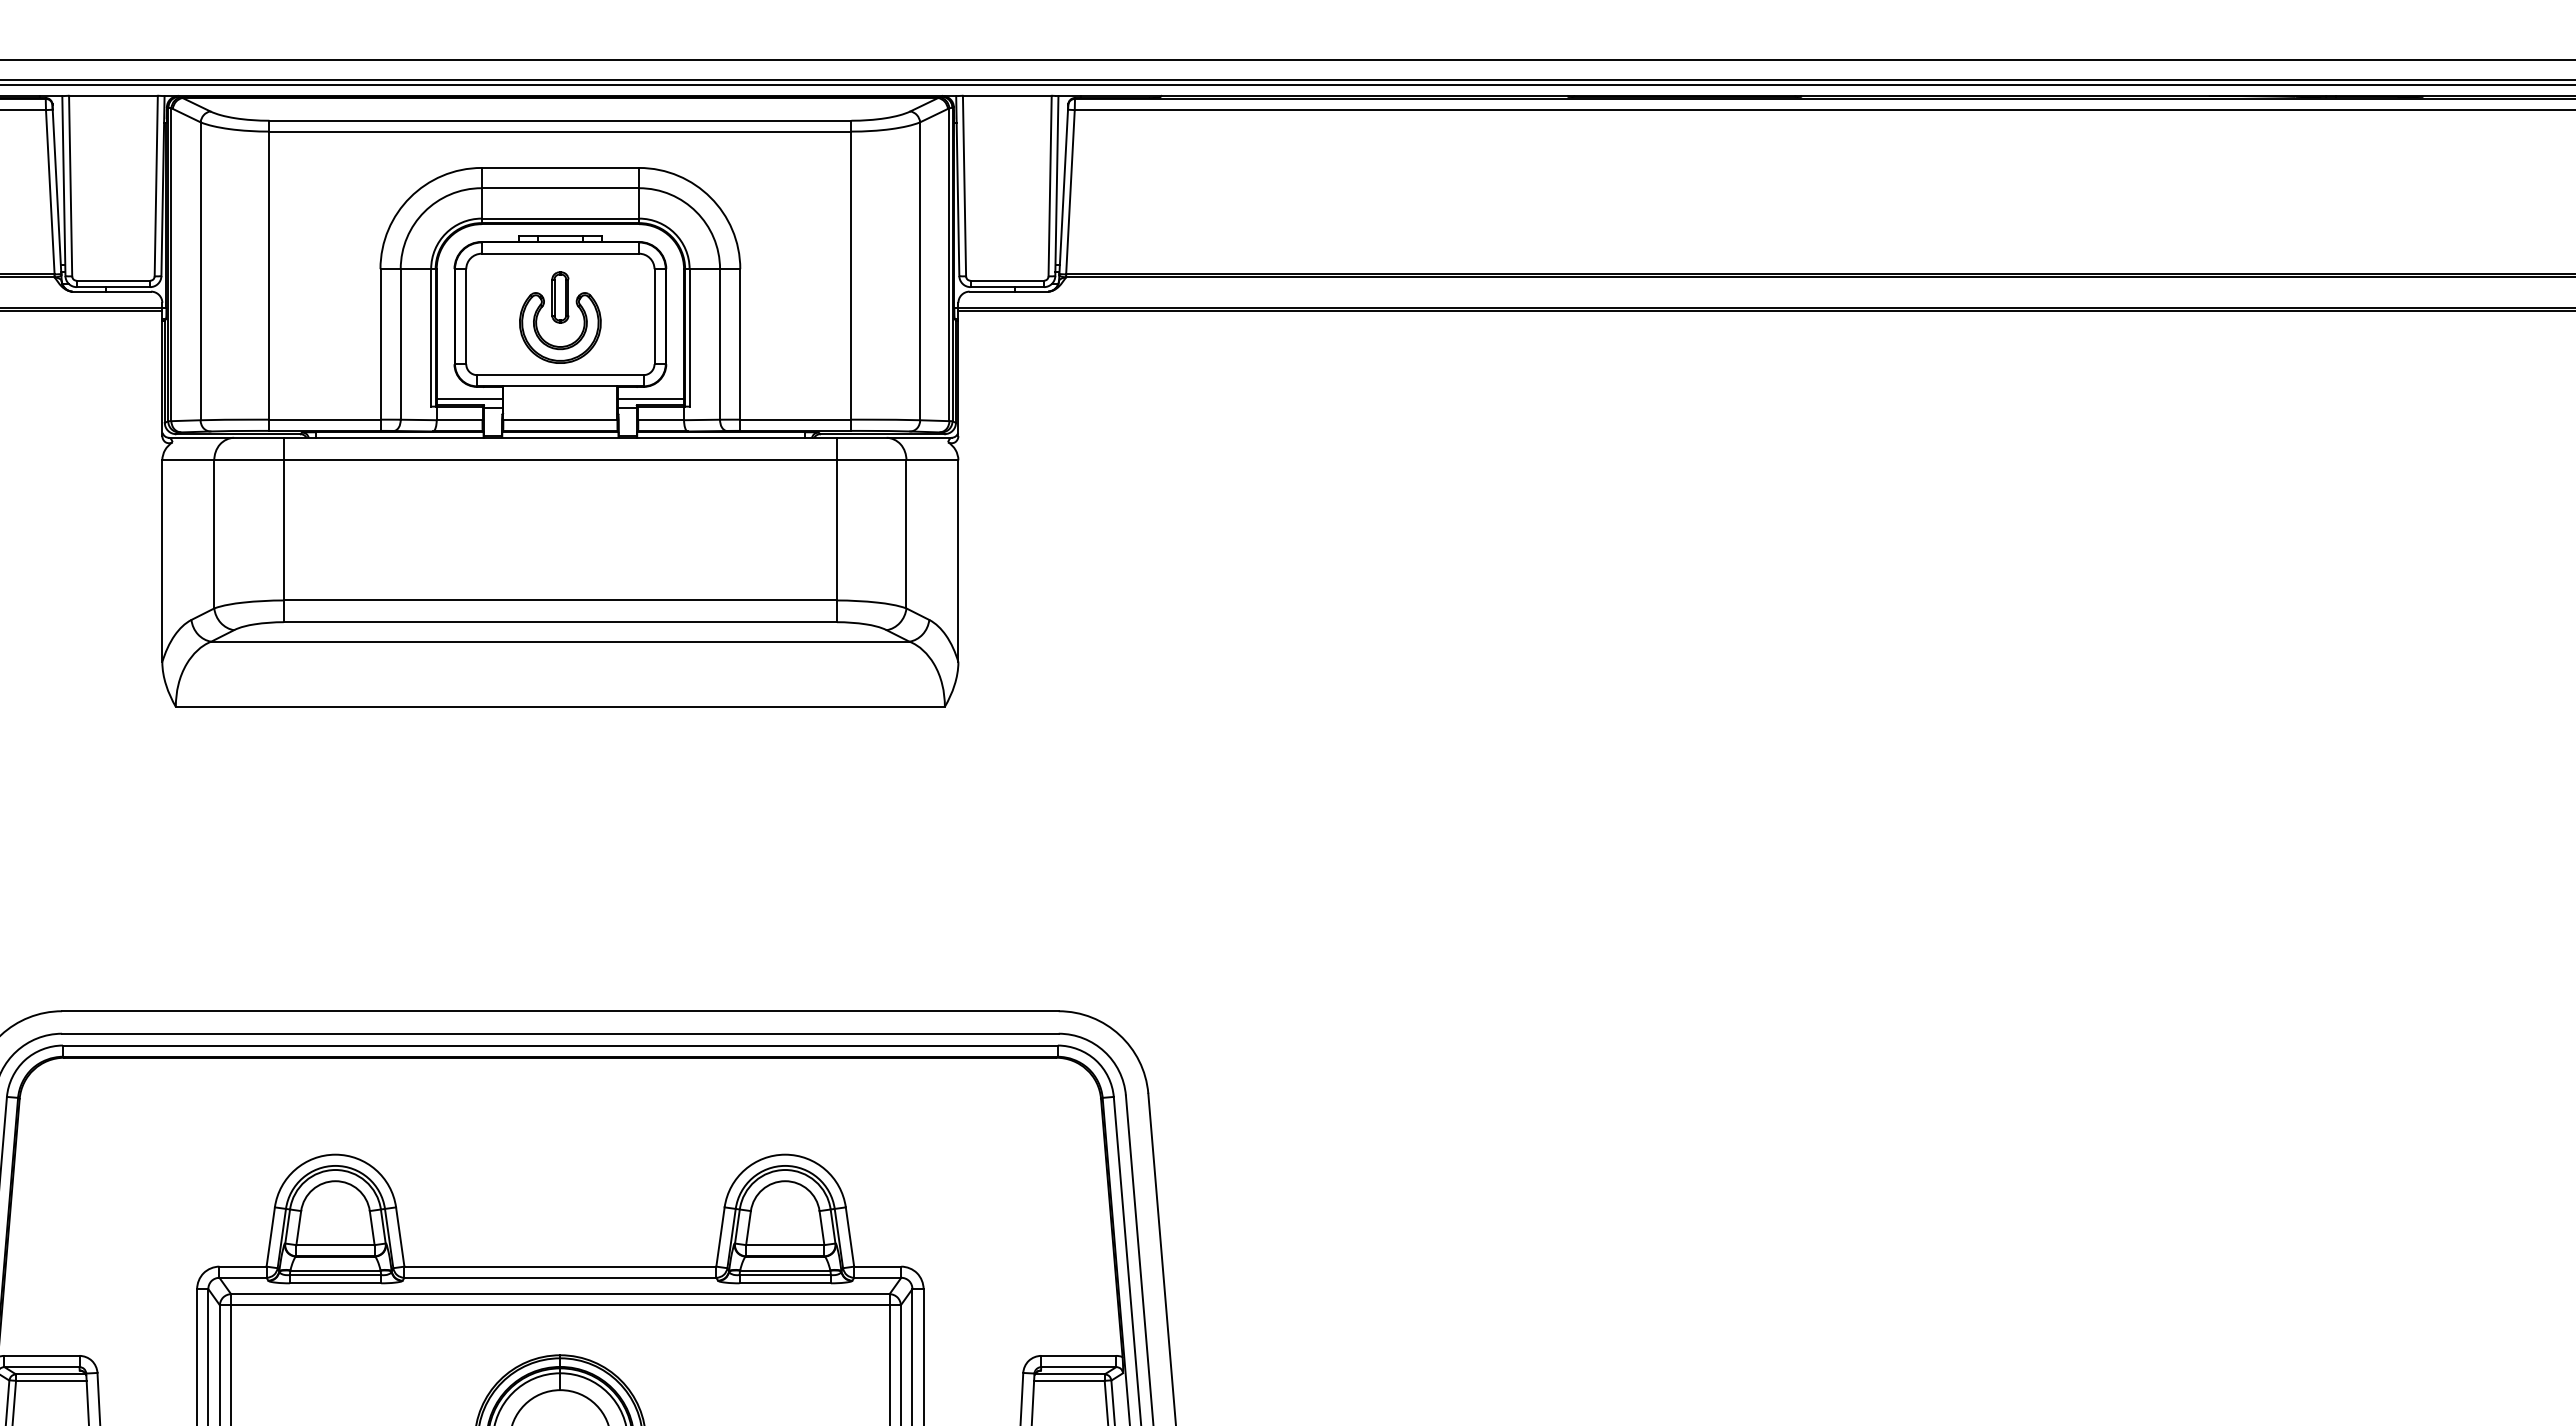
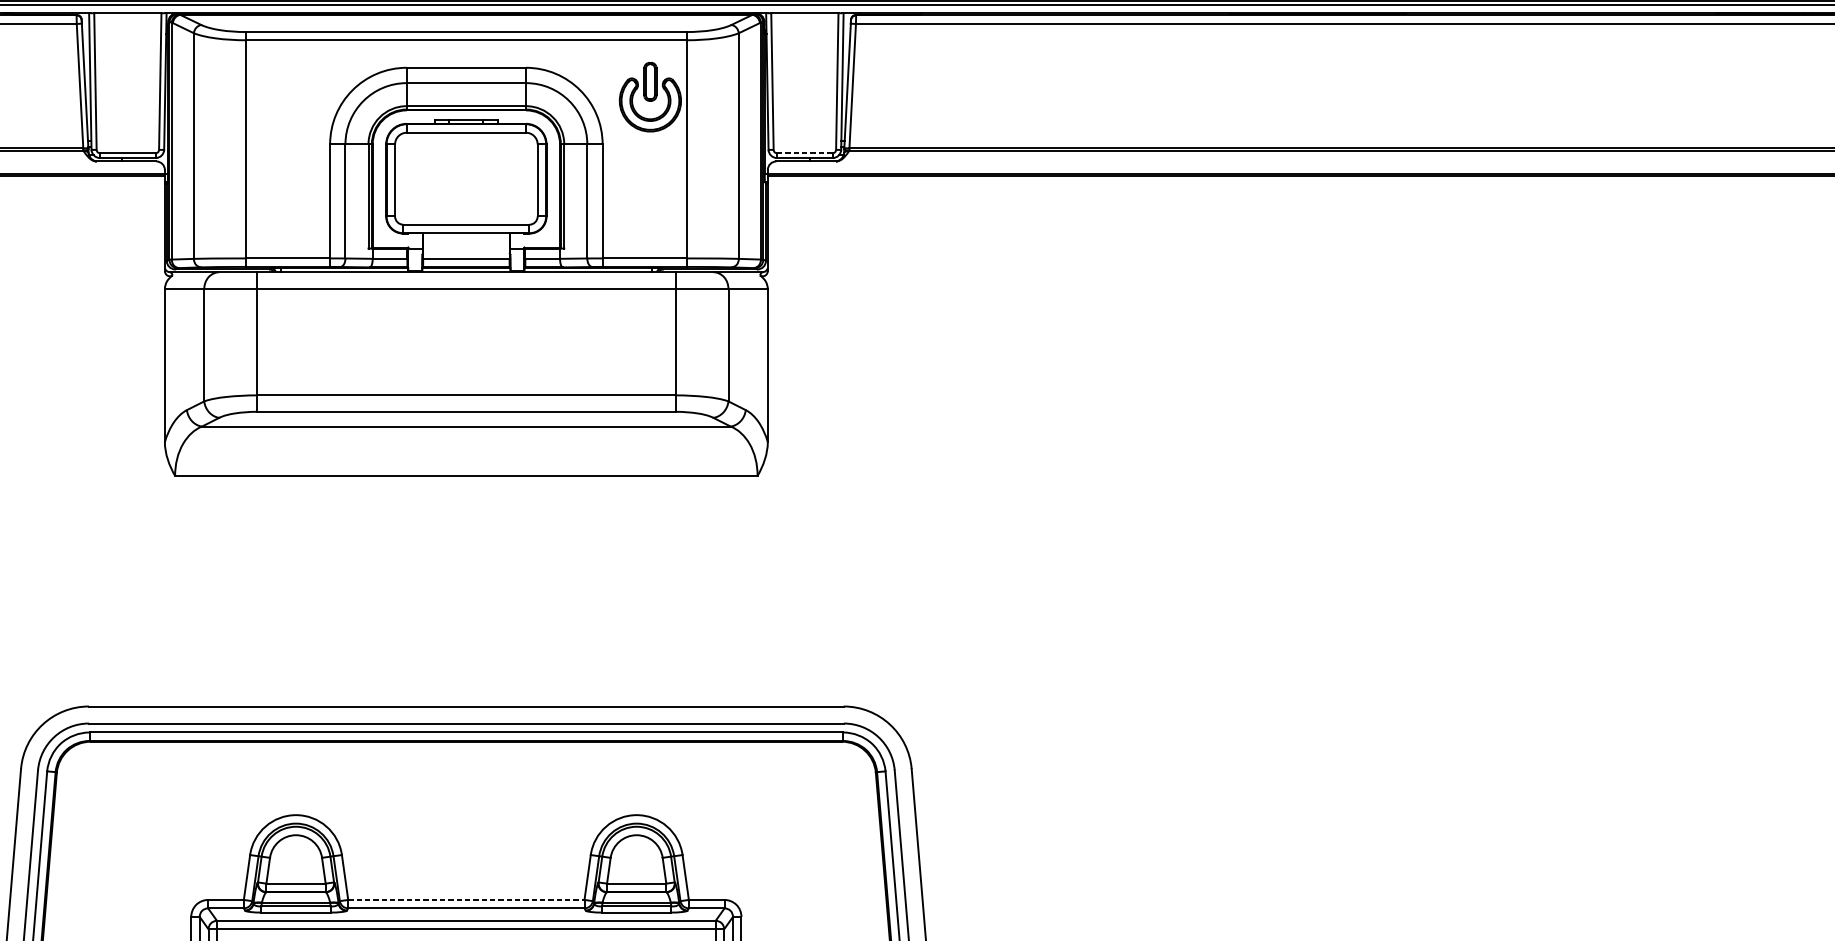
line: (1007, 280) -> (805, 153), solid -> dashed
part: (560, 317) -> (650, 96), moved
line: (469, 399) -> (397, 243), removed
line: (650, 399) -> (534, 243), removed
line: (560, 1266) -> (466, 899), solid -> dashed

